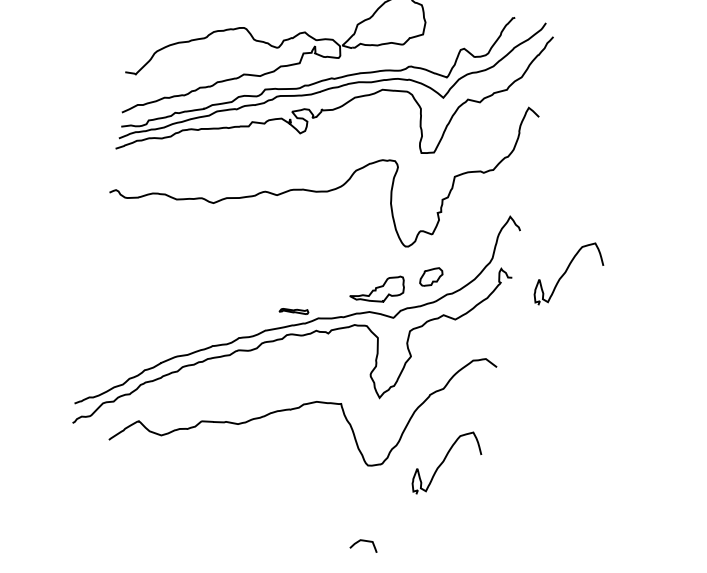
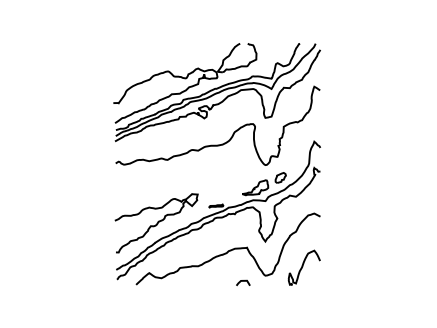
curve: (568, 271) -> (347, 163), removed
curve: (169, 325) -> (156, 223), added
curve: (365, 542) -> (243, 281), moved

